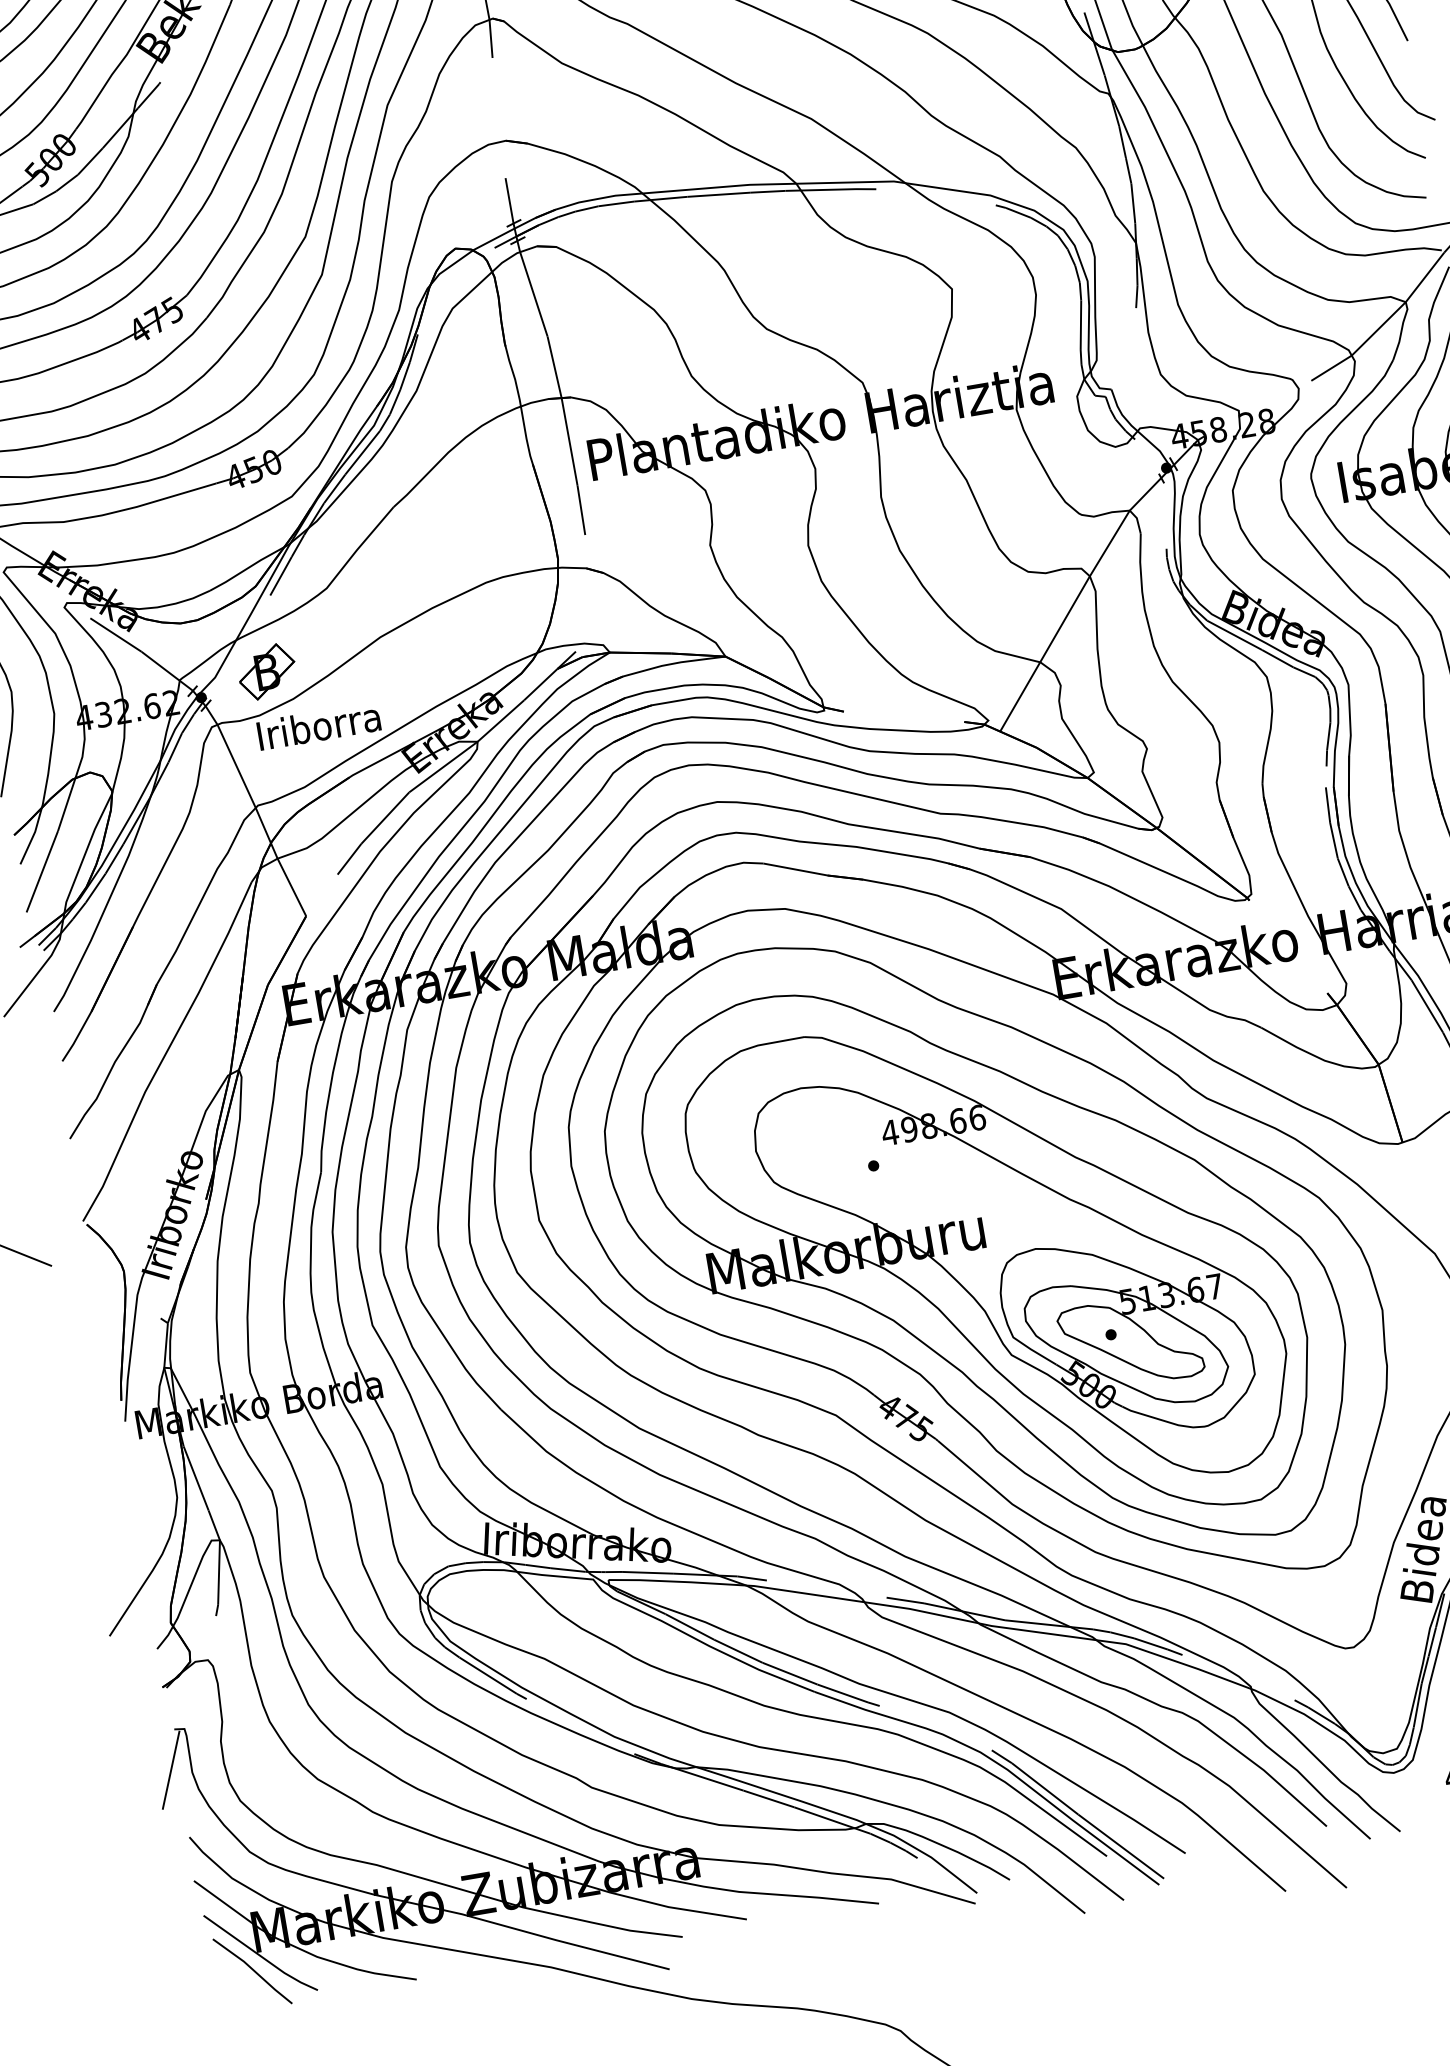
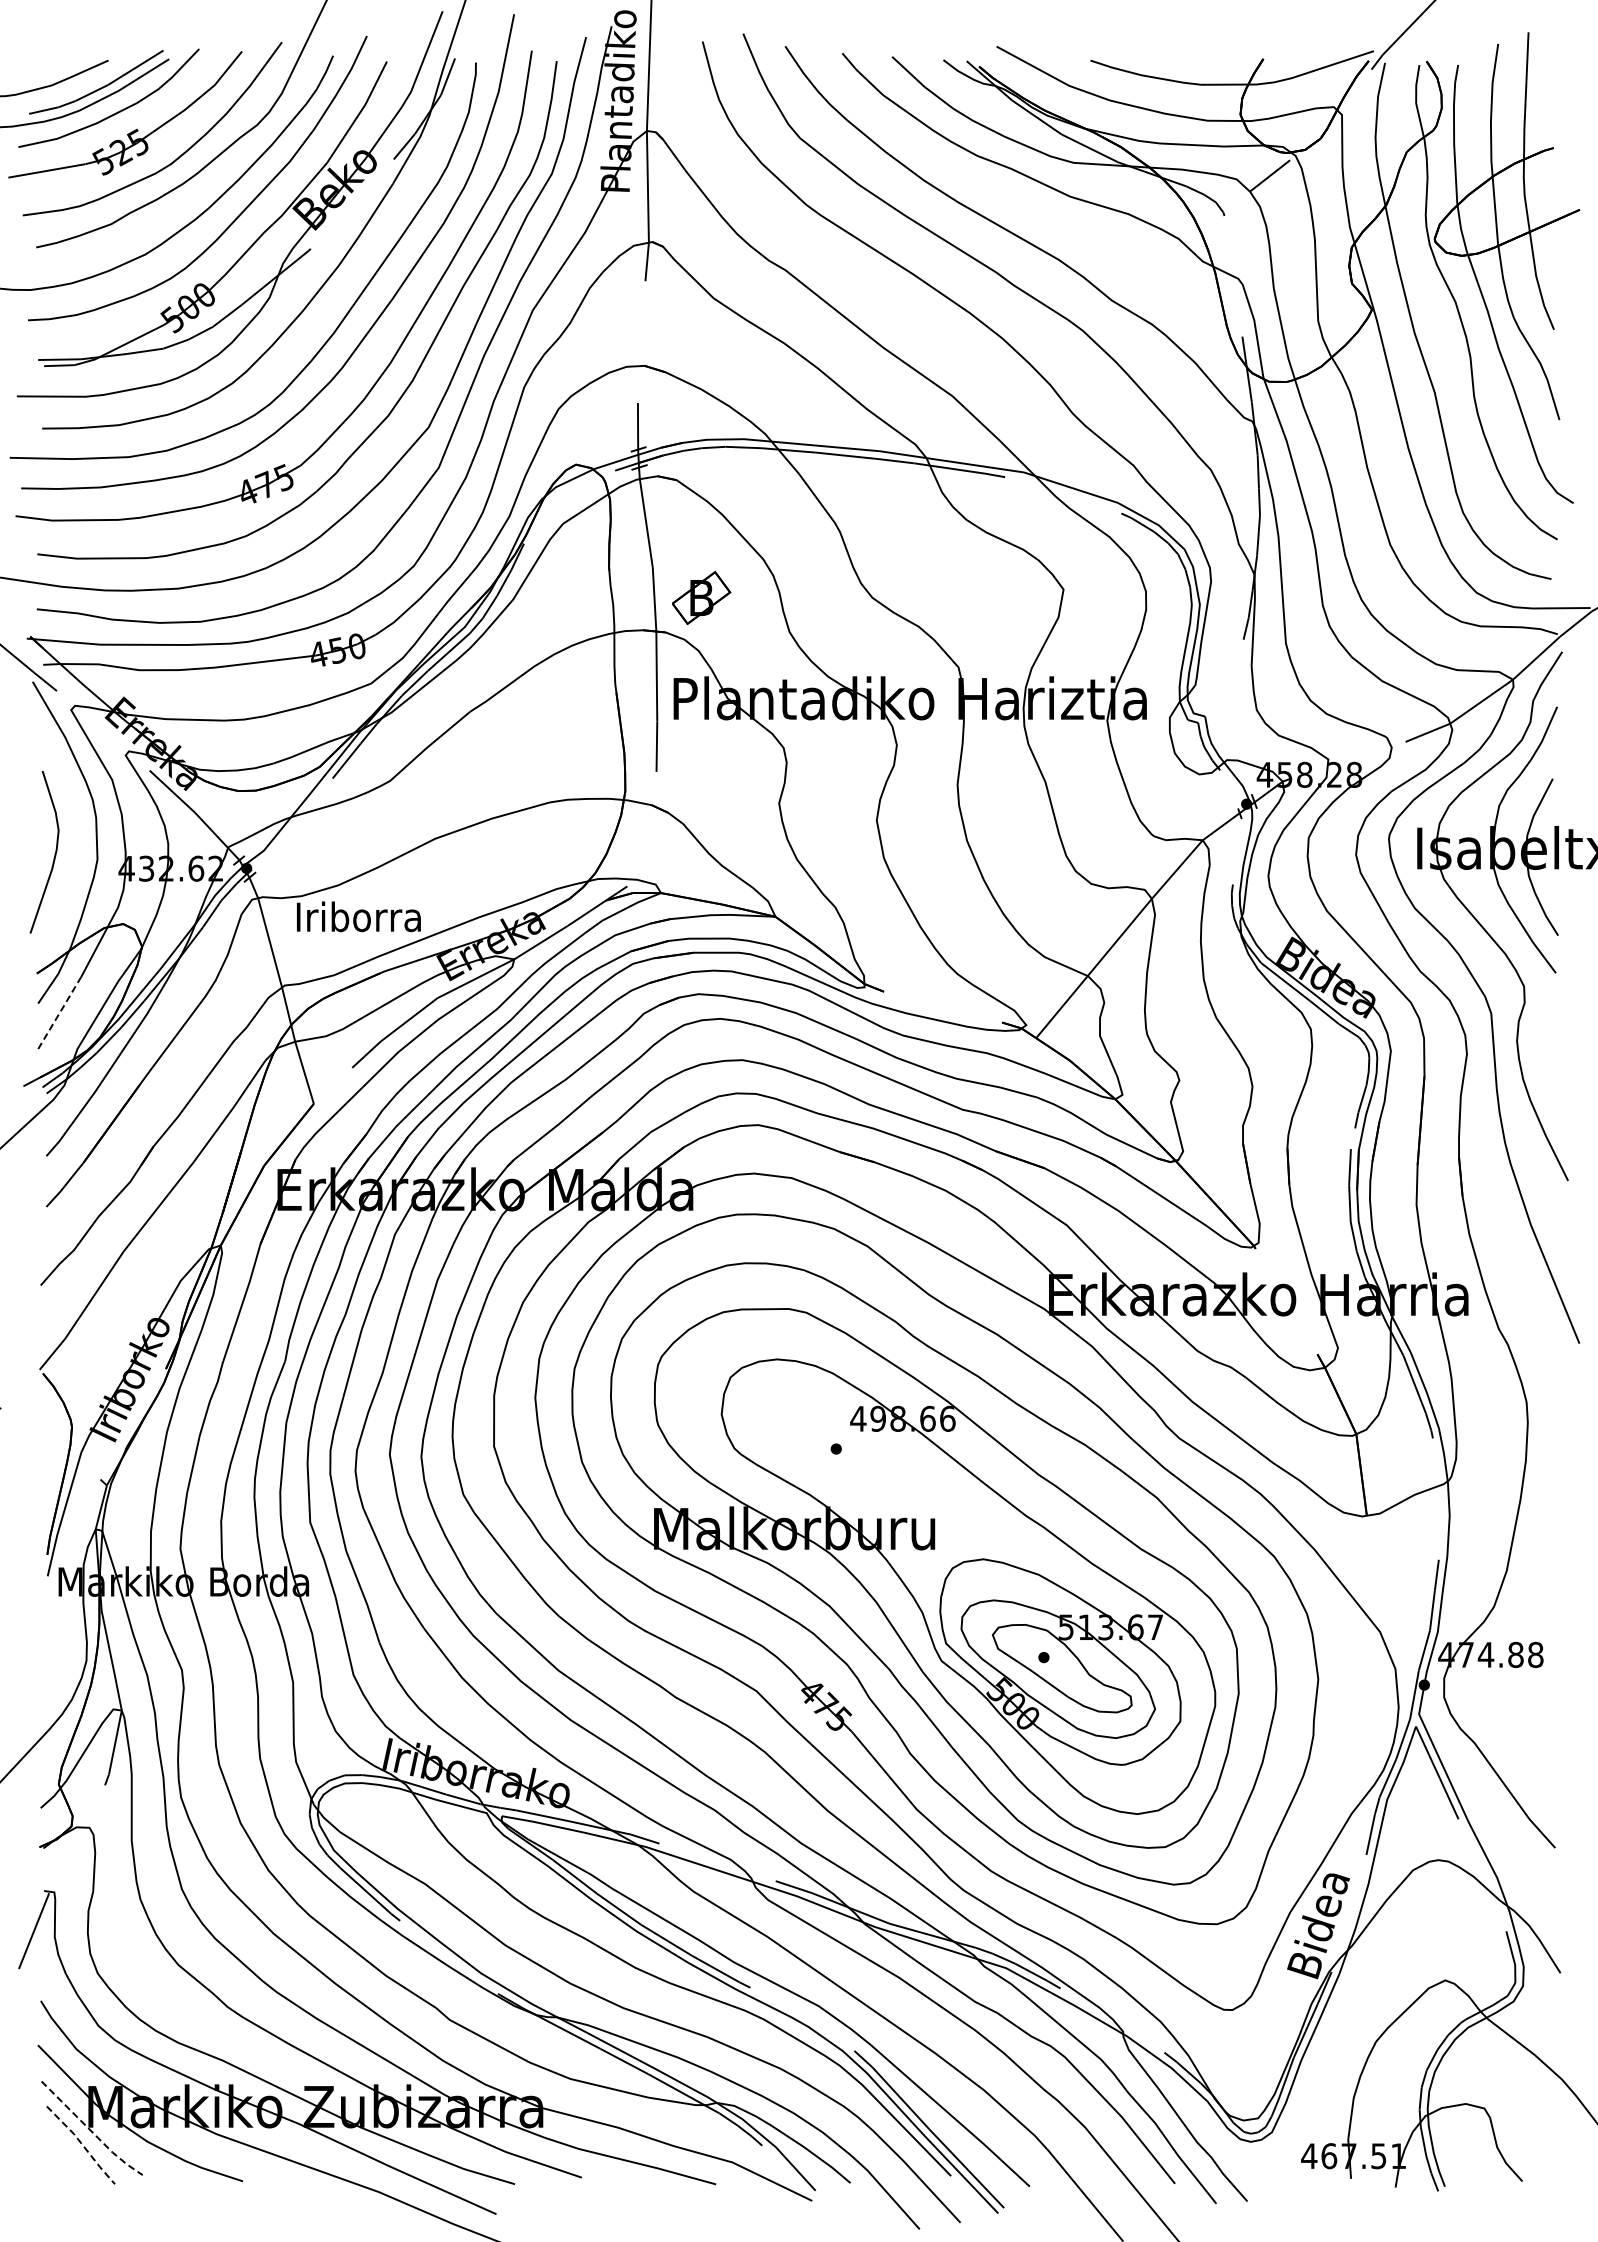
part: (267, 671) -> (701, 597), moved
line: (42, 872) -> (58, 1015), solid -> dashed
line: (260, 1956) -> (91, 2131), solid -> dashed
line: (253, 1970) -> (82, 2144), solid -> dashed

